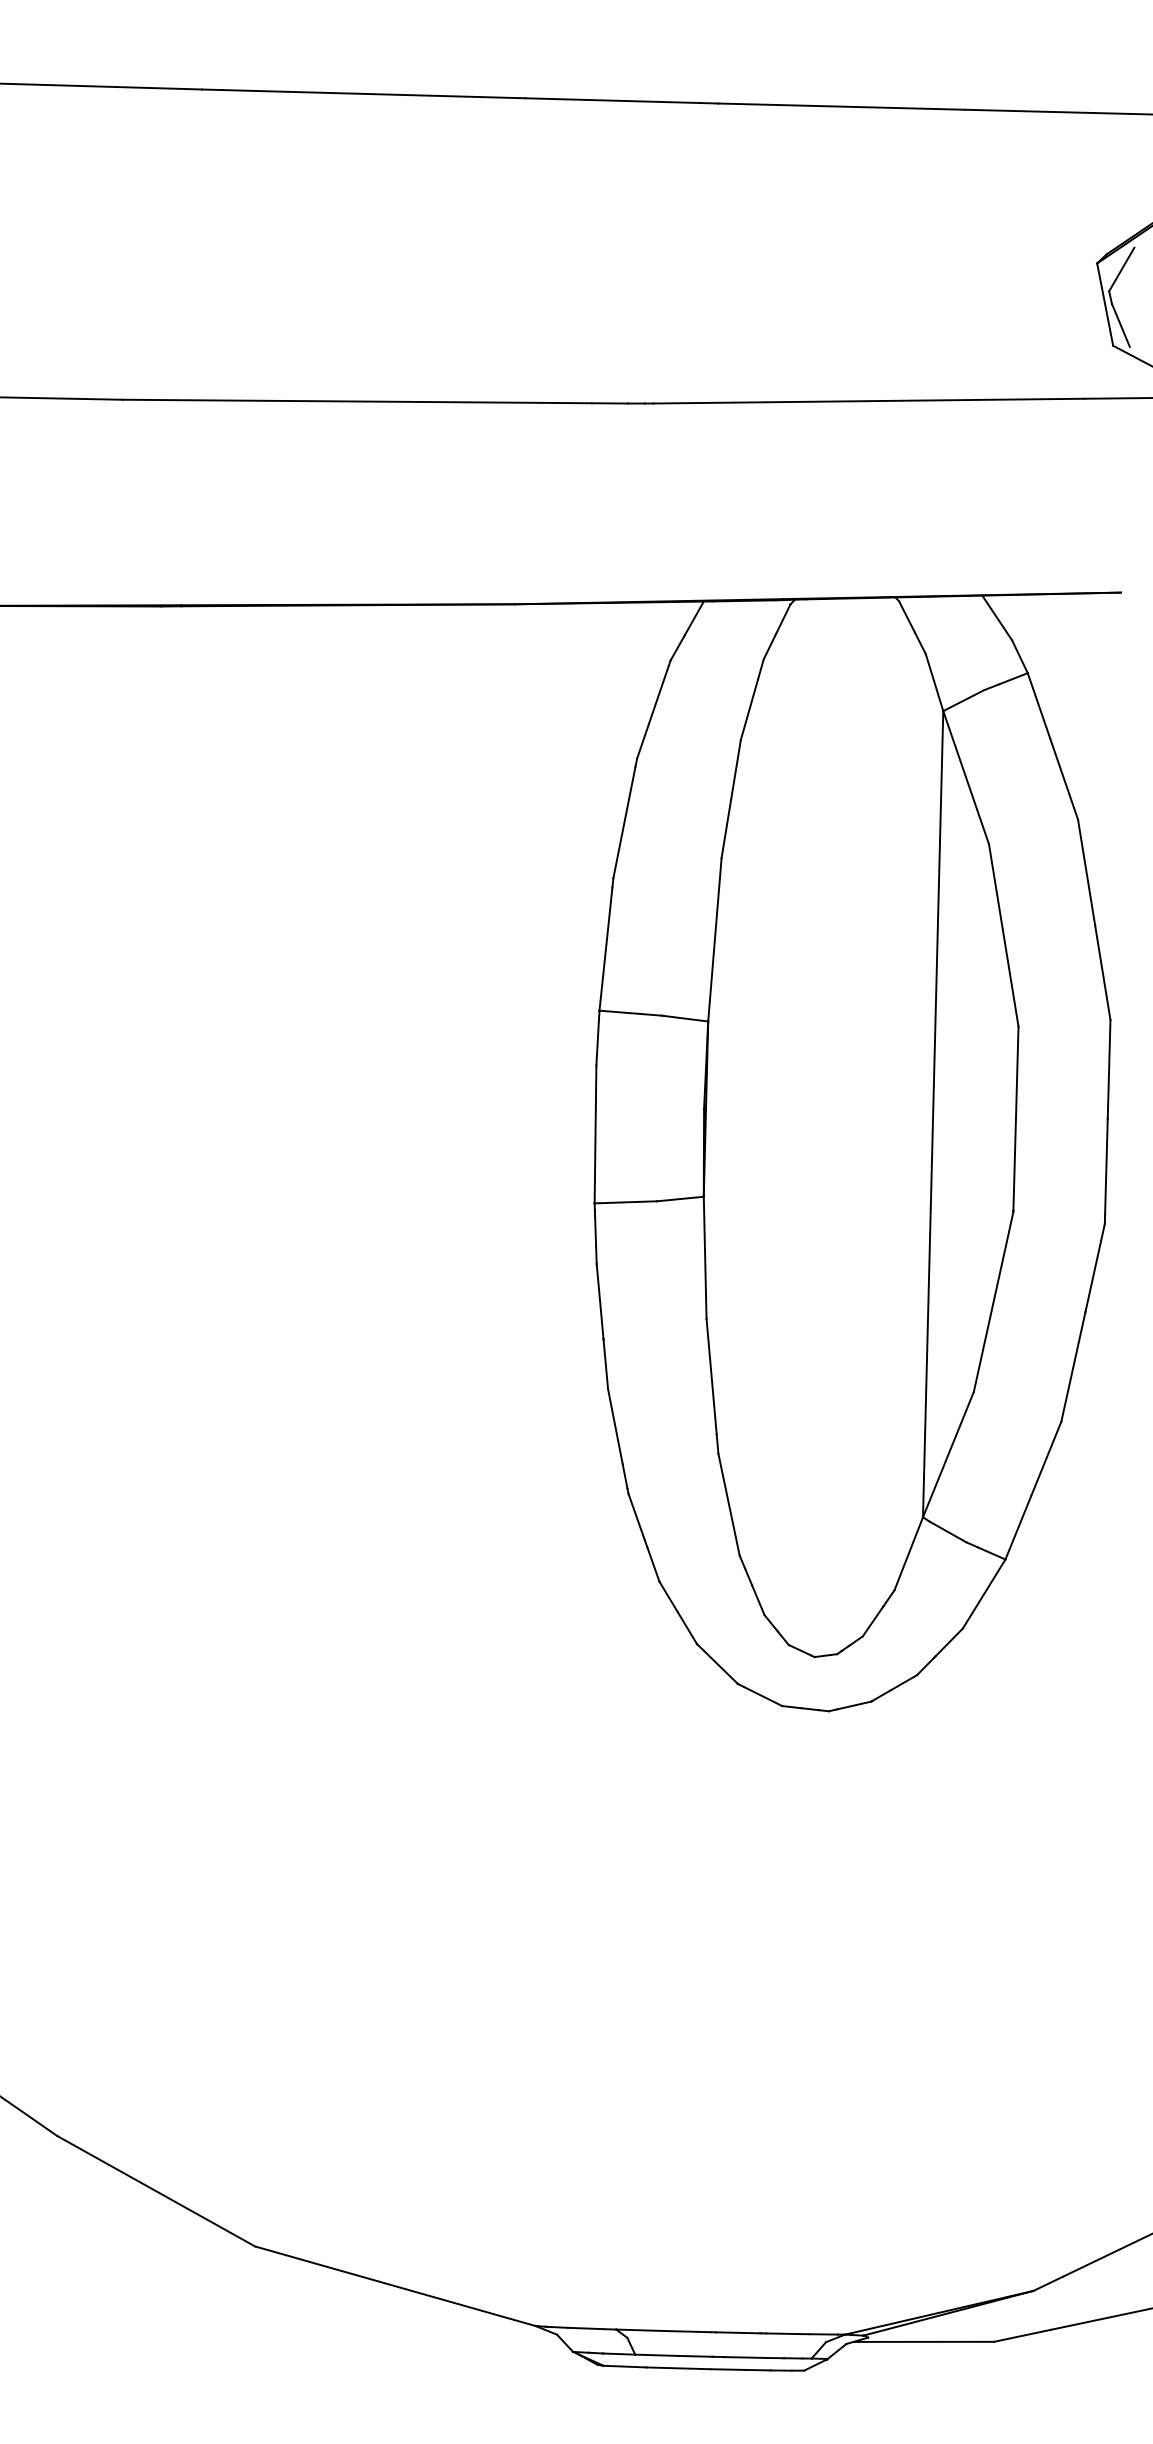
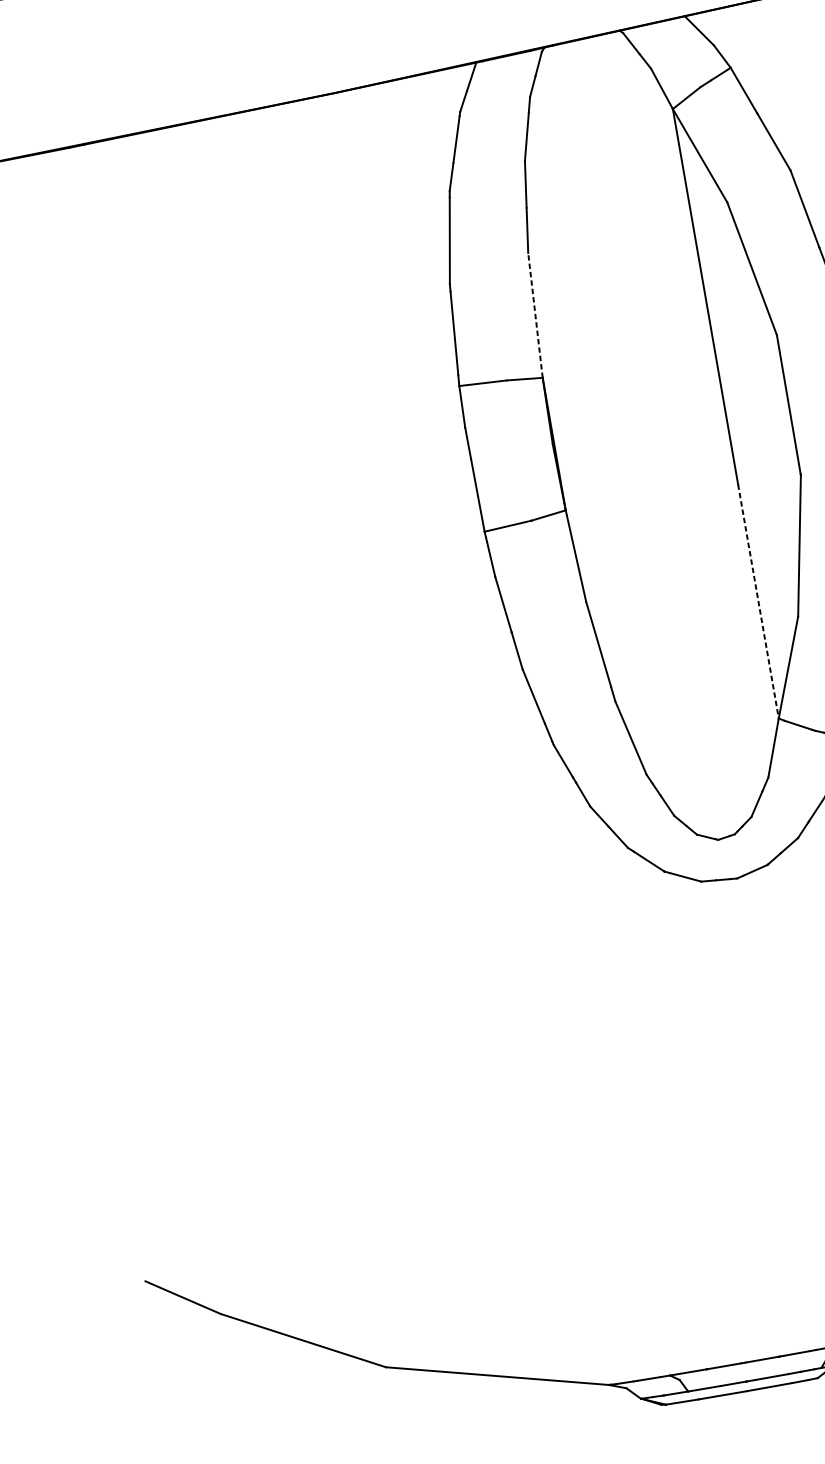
line: (714, 939) -> (535, 315), solid -> dashed
line: (926, 1362) -> (758, 601), solid -> dashed

